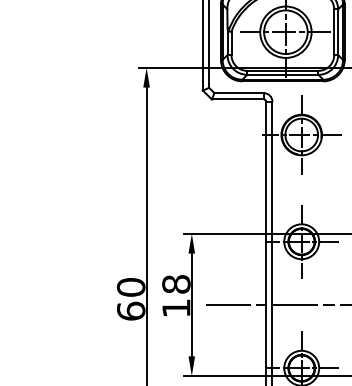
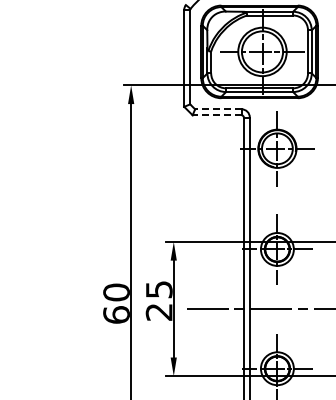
line: (238, 93) -> (217, 109), solid -> dashed
line: (237, 99) -> (216, 115), solid -> dashed
text: (175, 295) -> (158, 300), 18 -> 25

